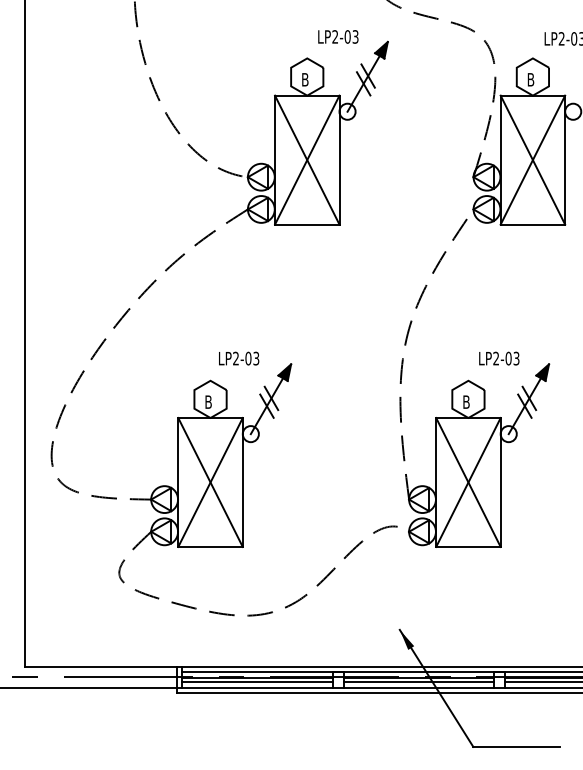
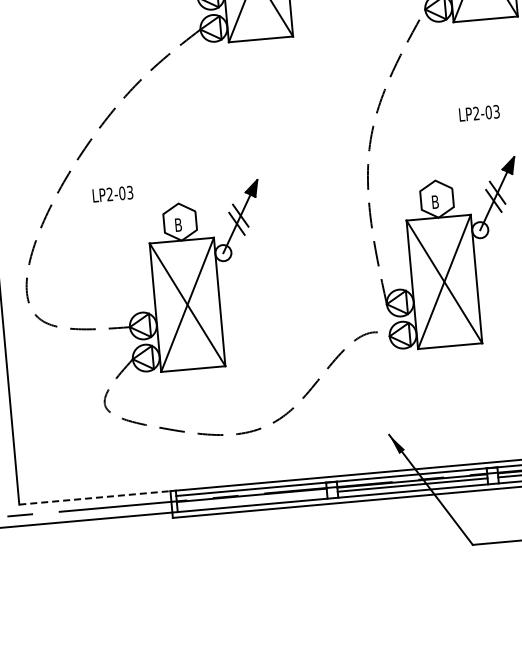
text: (239, 358) -> (113, 194), moved
text: (499, 358) -> (479, 113), moved
line: (101, 666) -> (95, 497), solid -> dashed
line: (257, 681) -> (252, 498), removed

